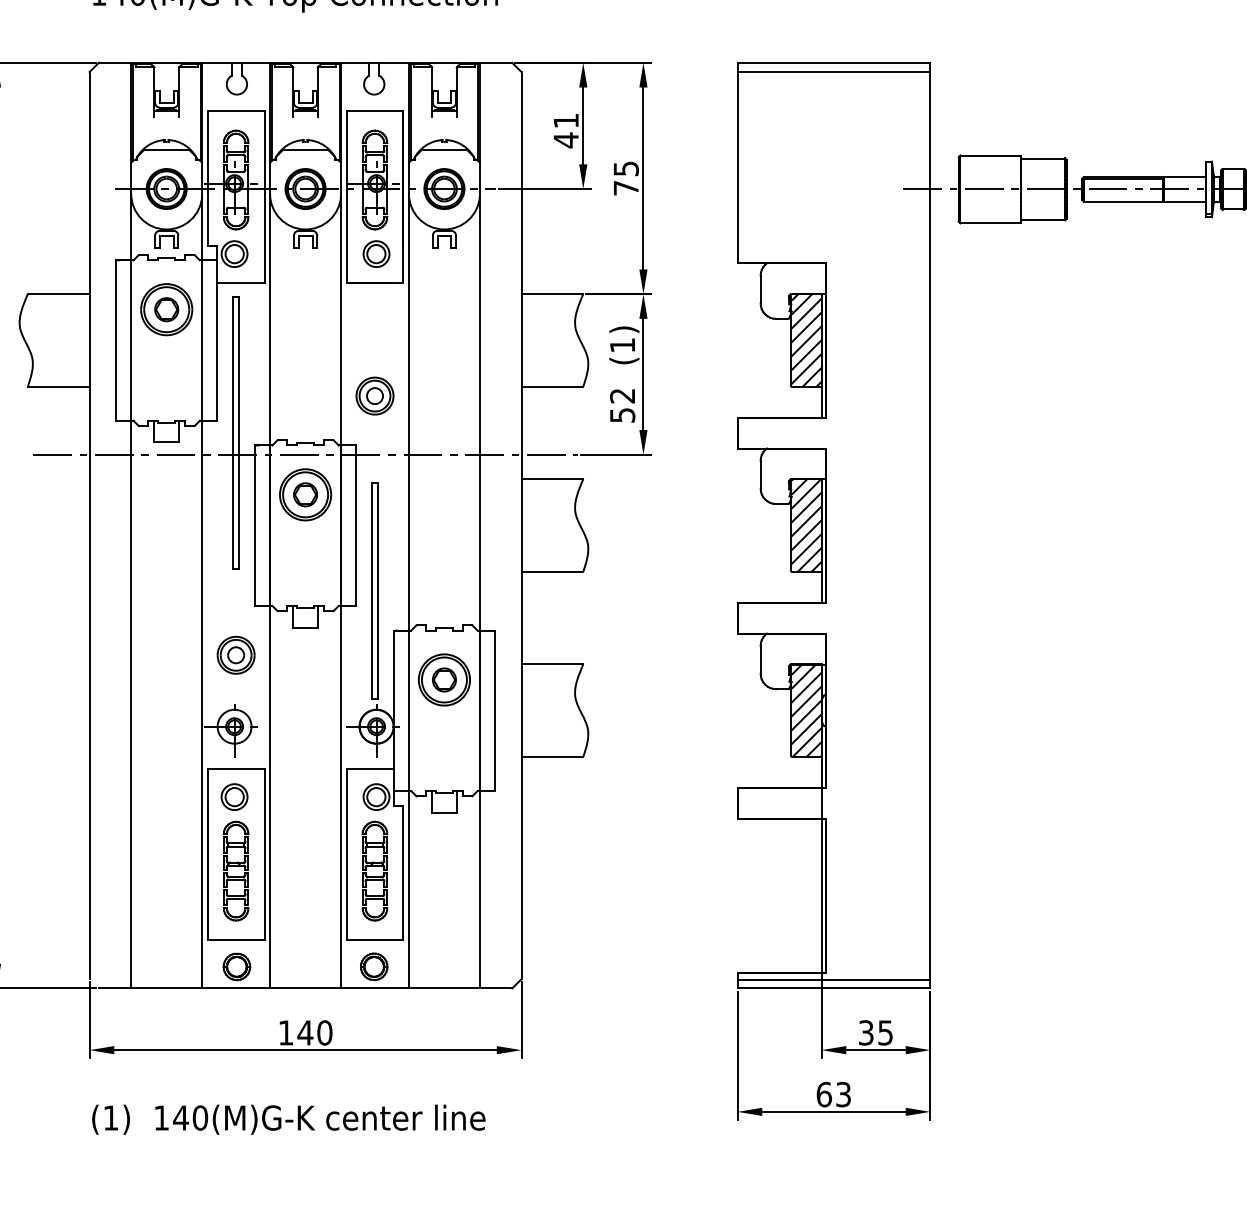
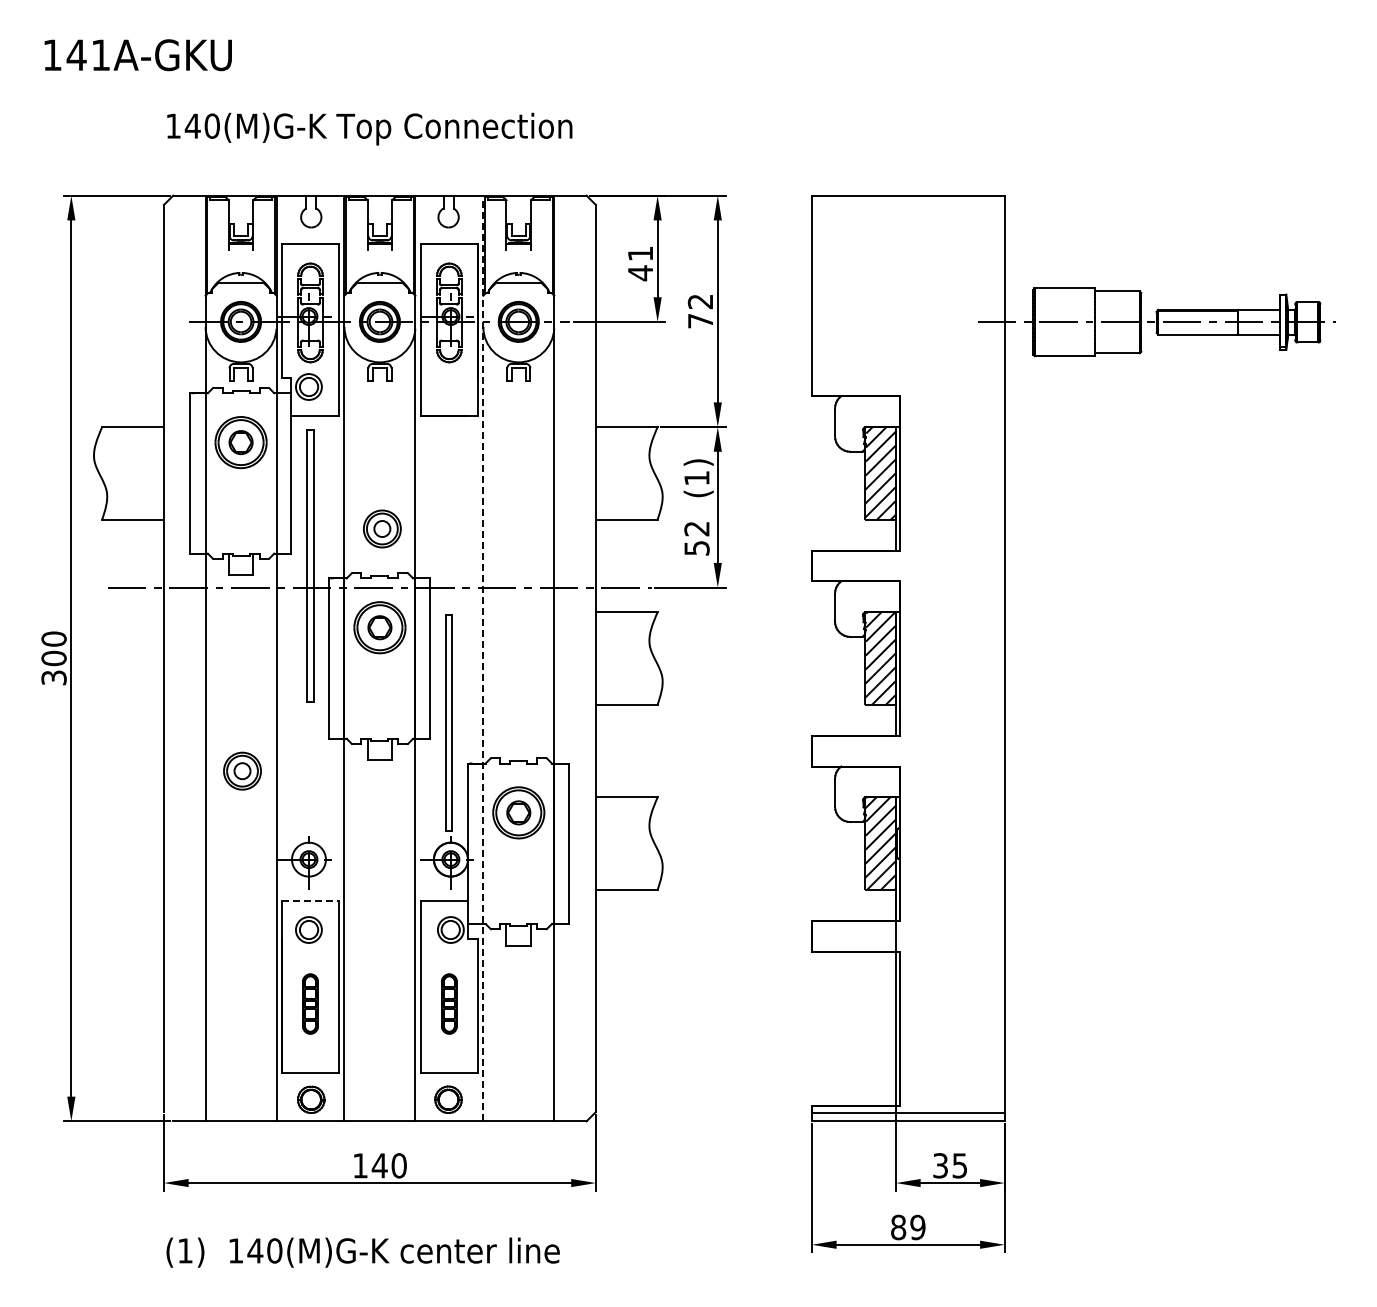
line: (833, 71) -> (907, 204), removed
text: (626, 168) -> (700, 301), 75 -> 72
part: (376, 253) -> (450, 386), removed
part: (375, 395) -> (382, 528), moved
line: (409, 525) -> (483, 658), solid -> dashed
part: (236, 654) -> (242, 770), moved
line: (237, 768) -> (311, 901), solid -> dashed
part: (236, 870) -> (310, 1003), size x0.6
part: (375, 870) -> (449, 1003), size x0.6
text: (834, 1094) -> (908, 1227), 63 -> 89

